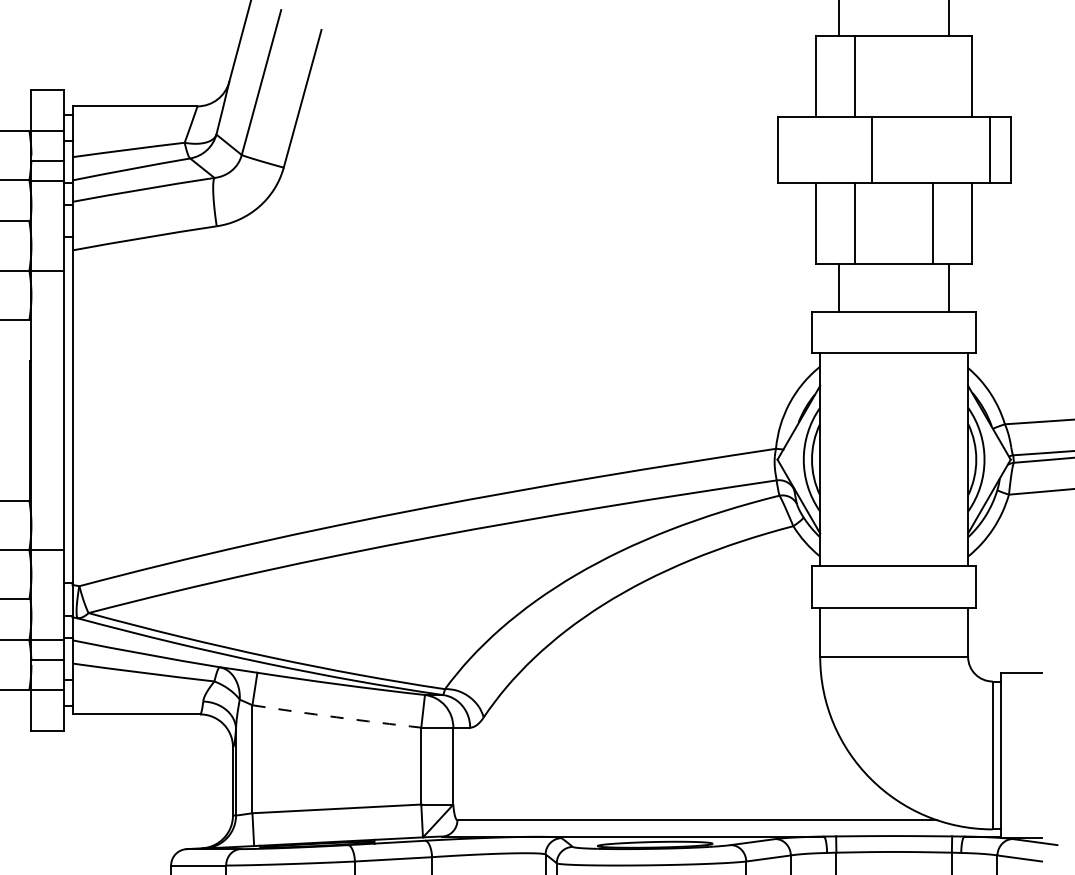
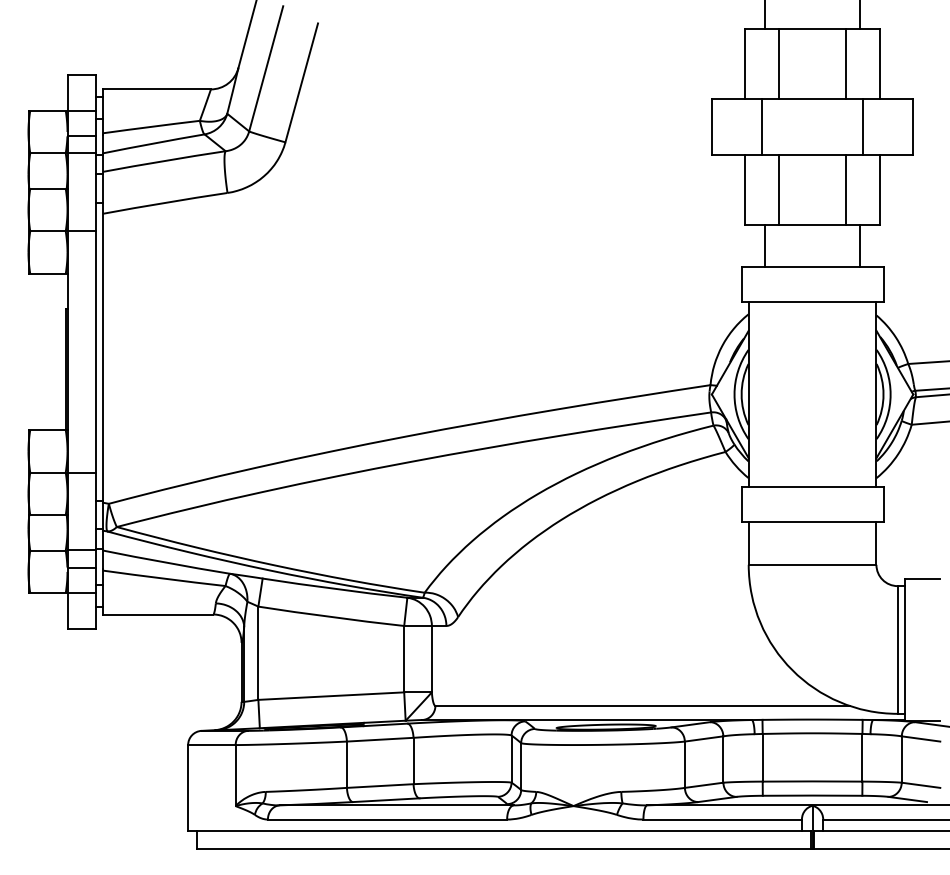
line: (933, 76) -> (846, 63), added
line: (872, 149) -> (762, 126), moved
line: (989, 149) -> (862, 126), moved
arc: (337, 717) -> (331, 617), dashed -> solid

